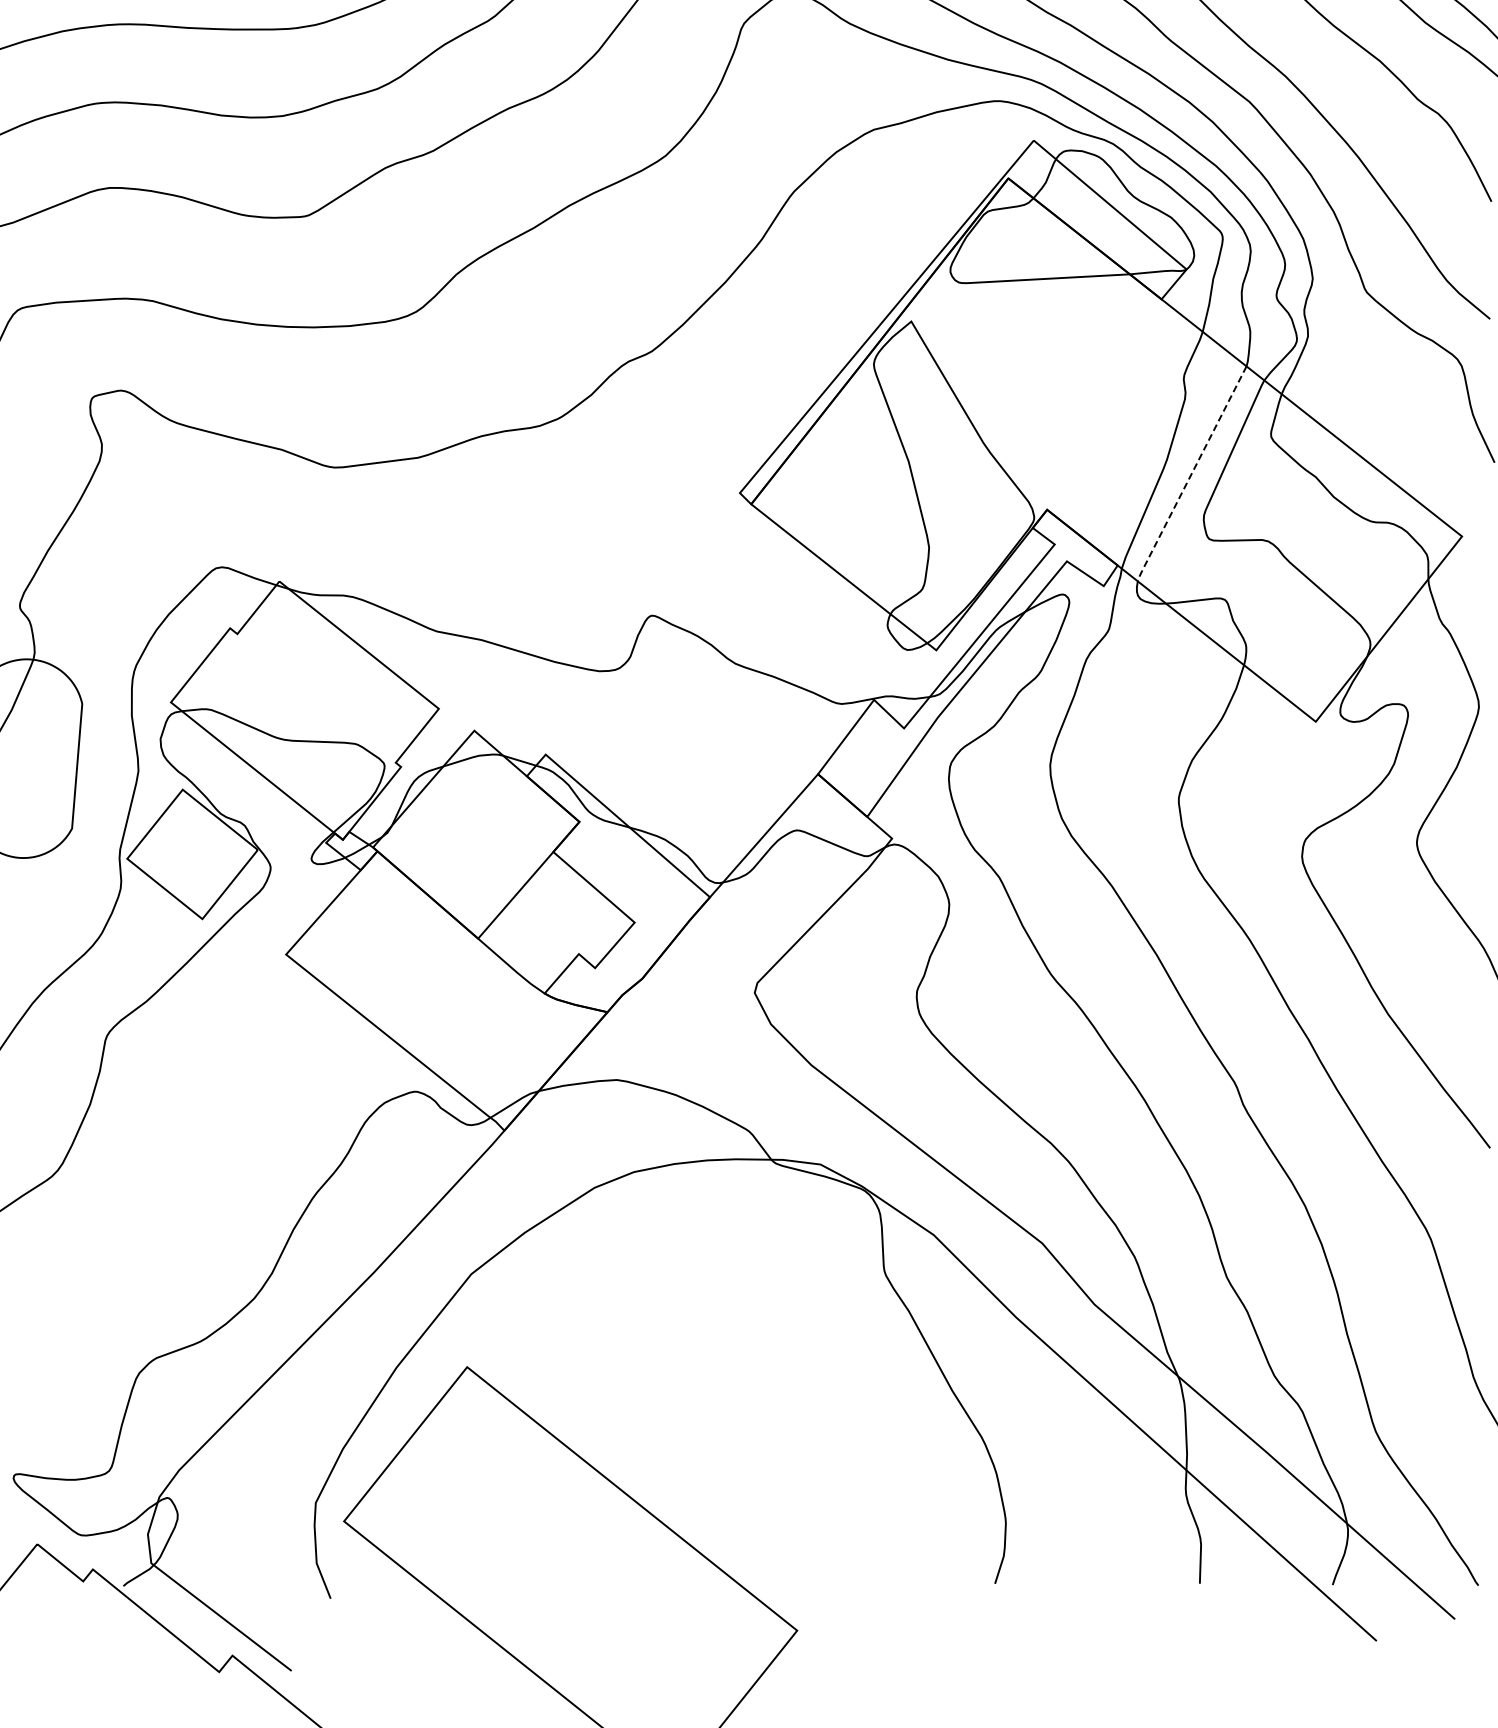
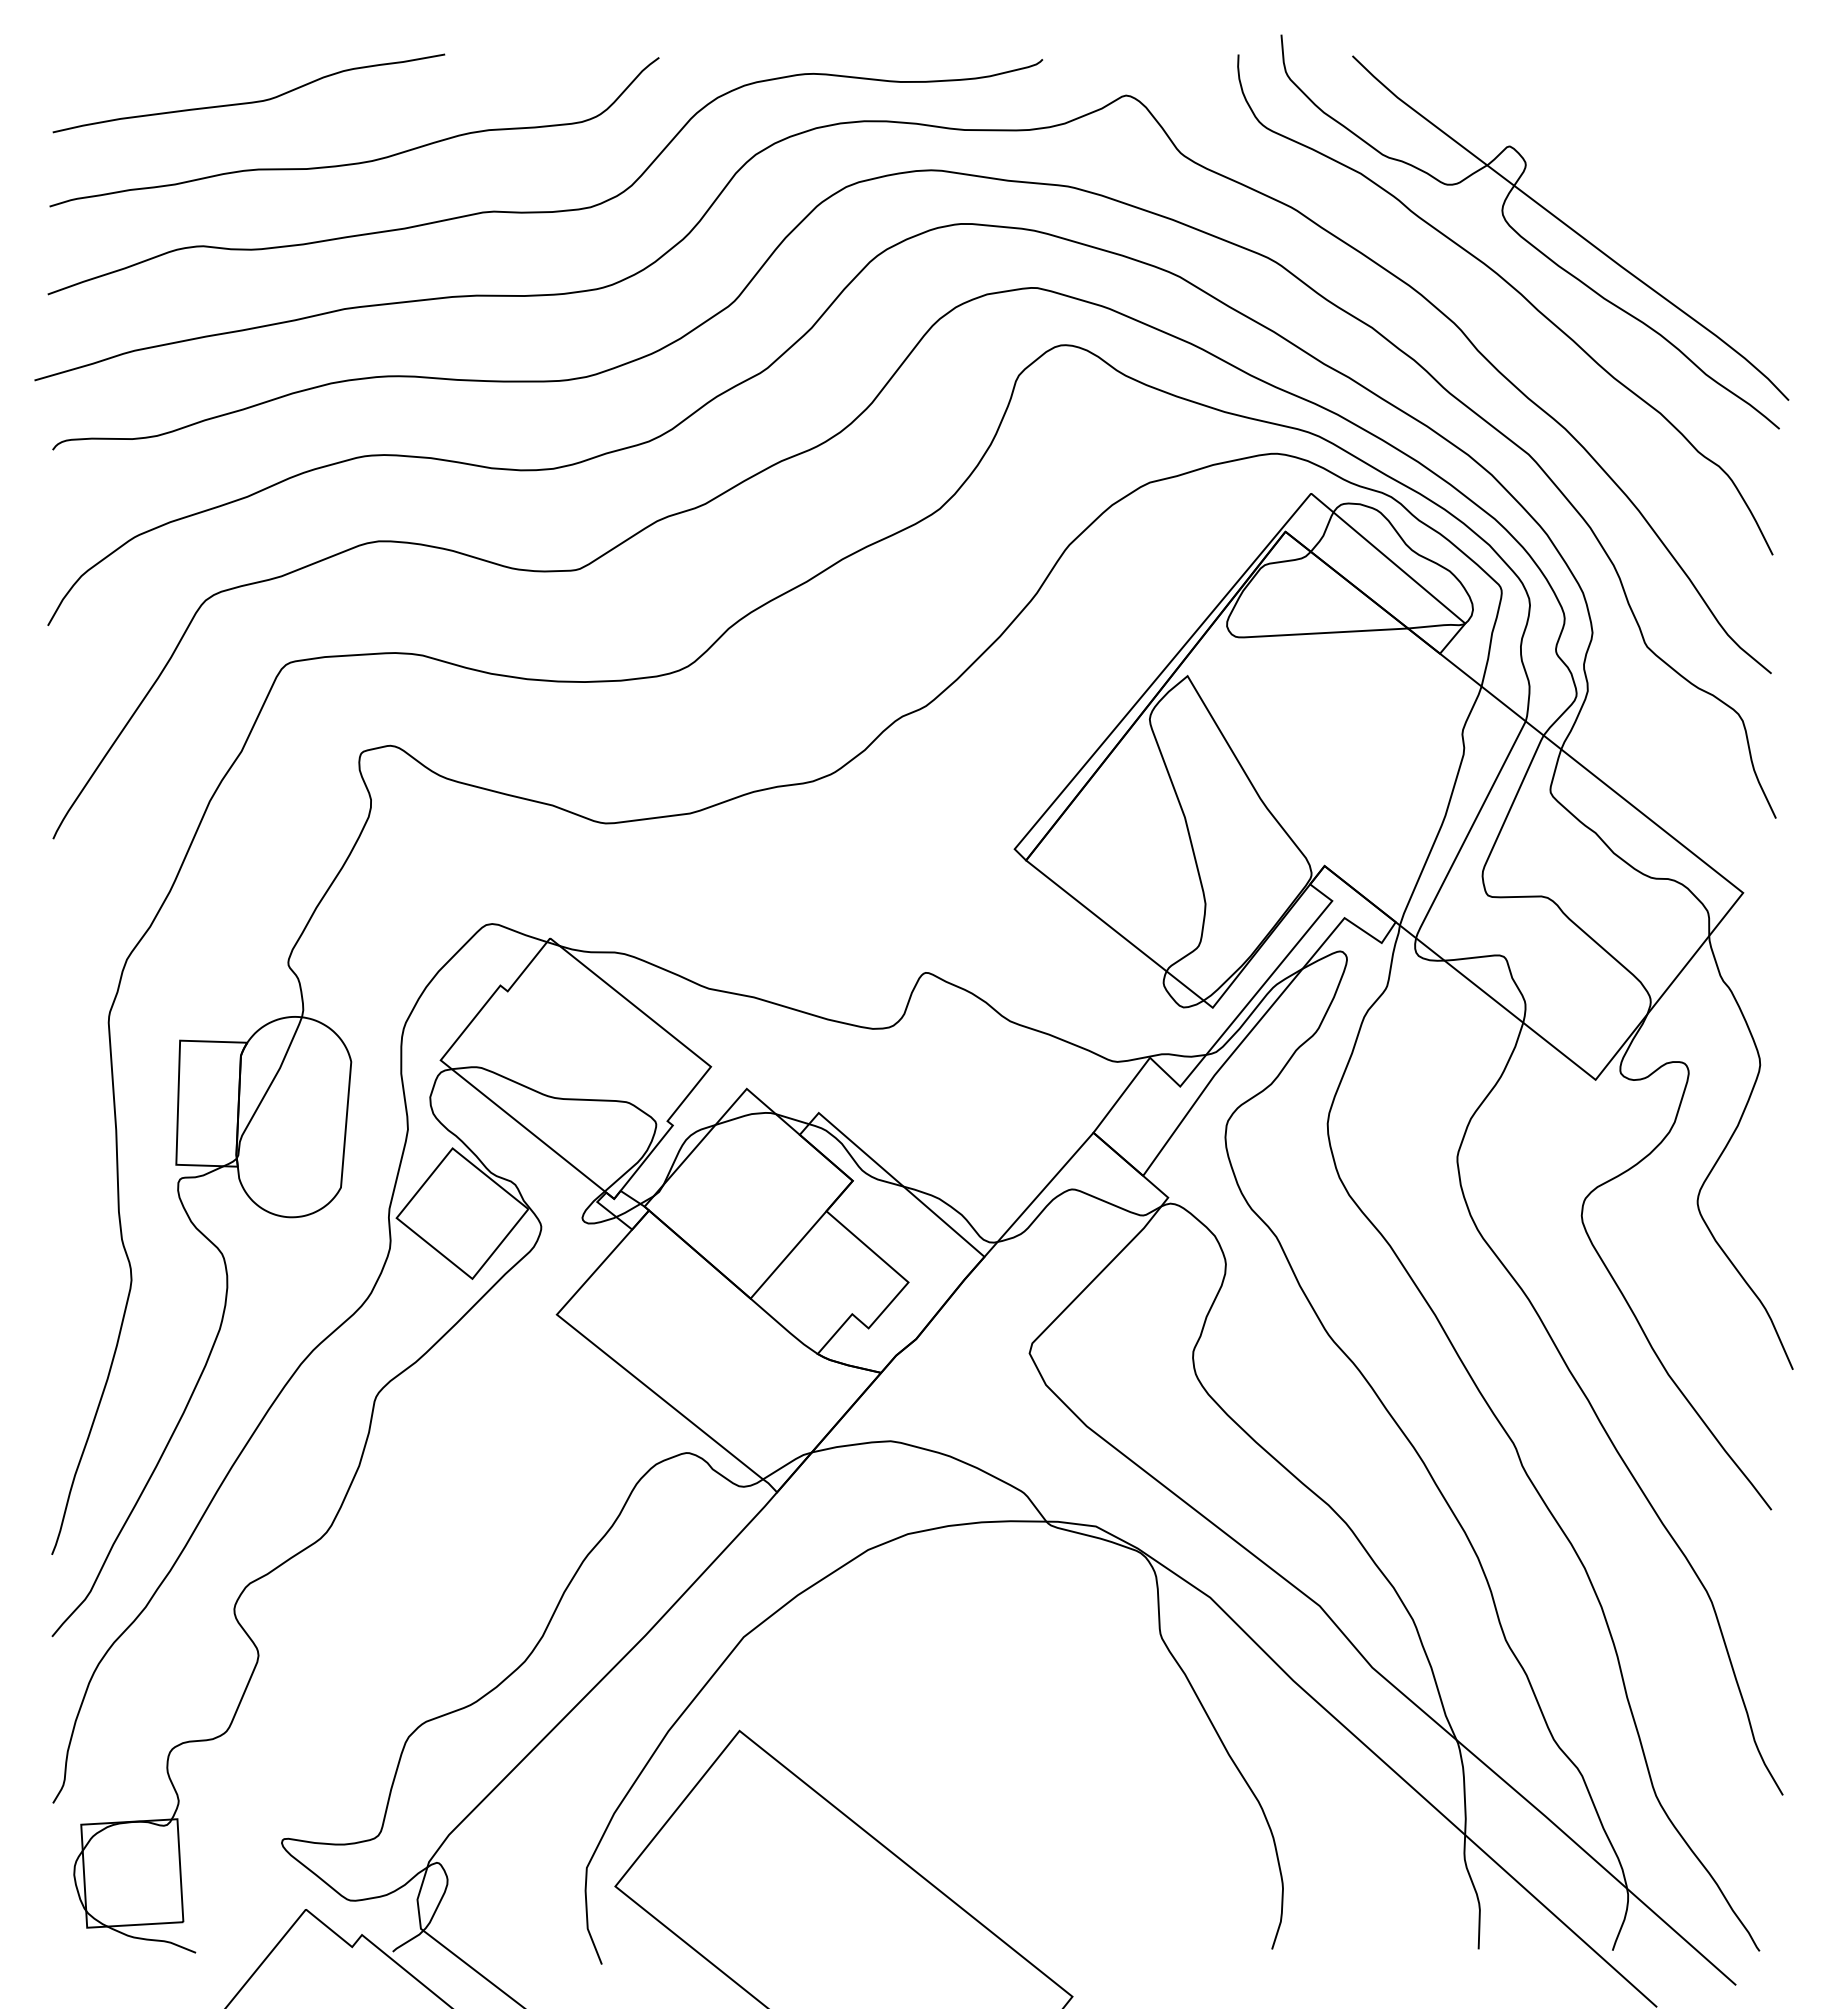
line: (1190, 475) -> (1469, 831), dashed -> solid

